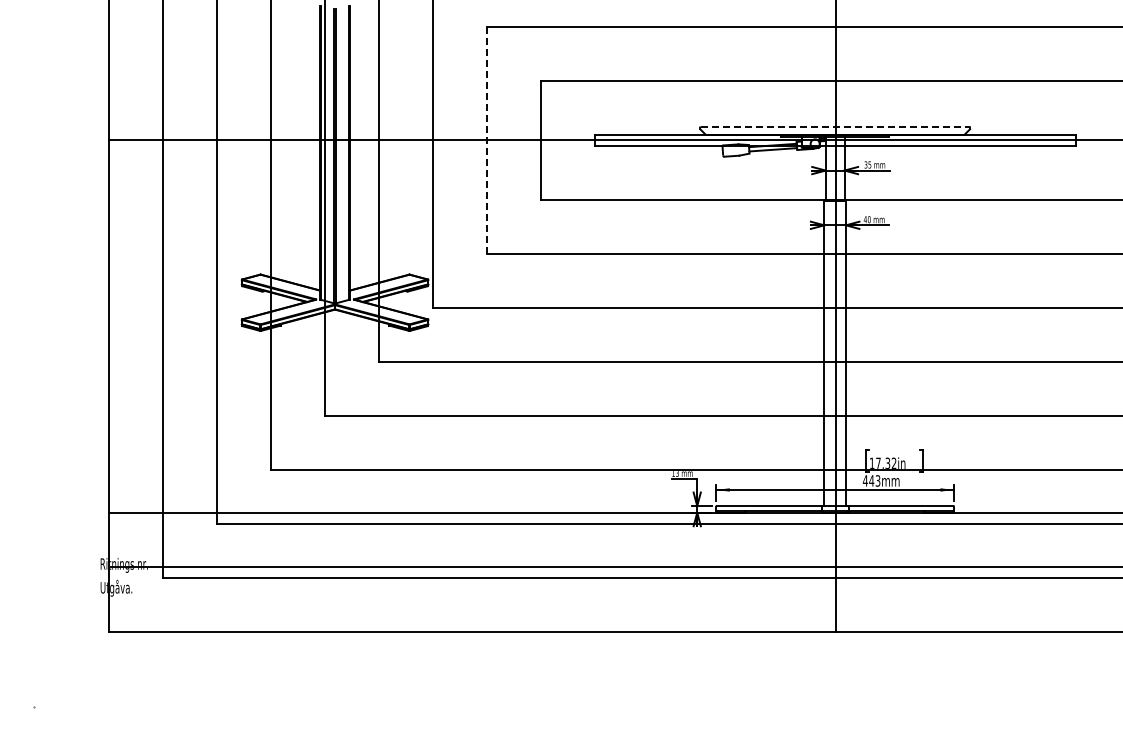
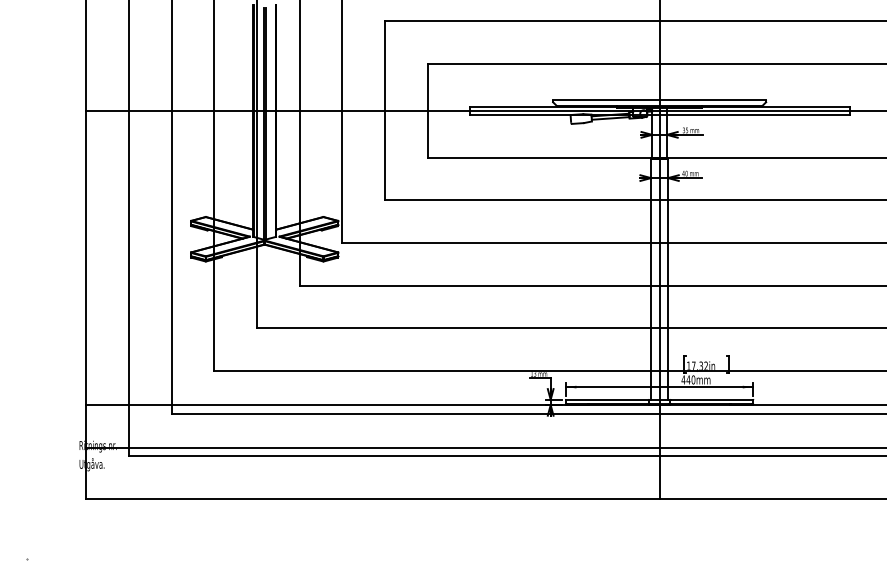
line: (835, 127) -> (659, 100), dashed -> solid
line: (487, 140) -> (385, 111), dashed -> solid
text: (877, 480) -> (693, 379), 443mm -> 440mm

